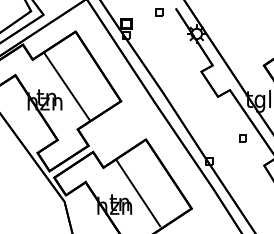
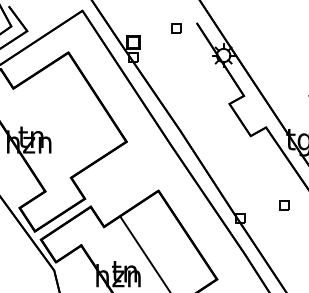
line: (66, 86) -> (56, 122), removed
part: (242, 138) -> (283, 204), moved

